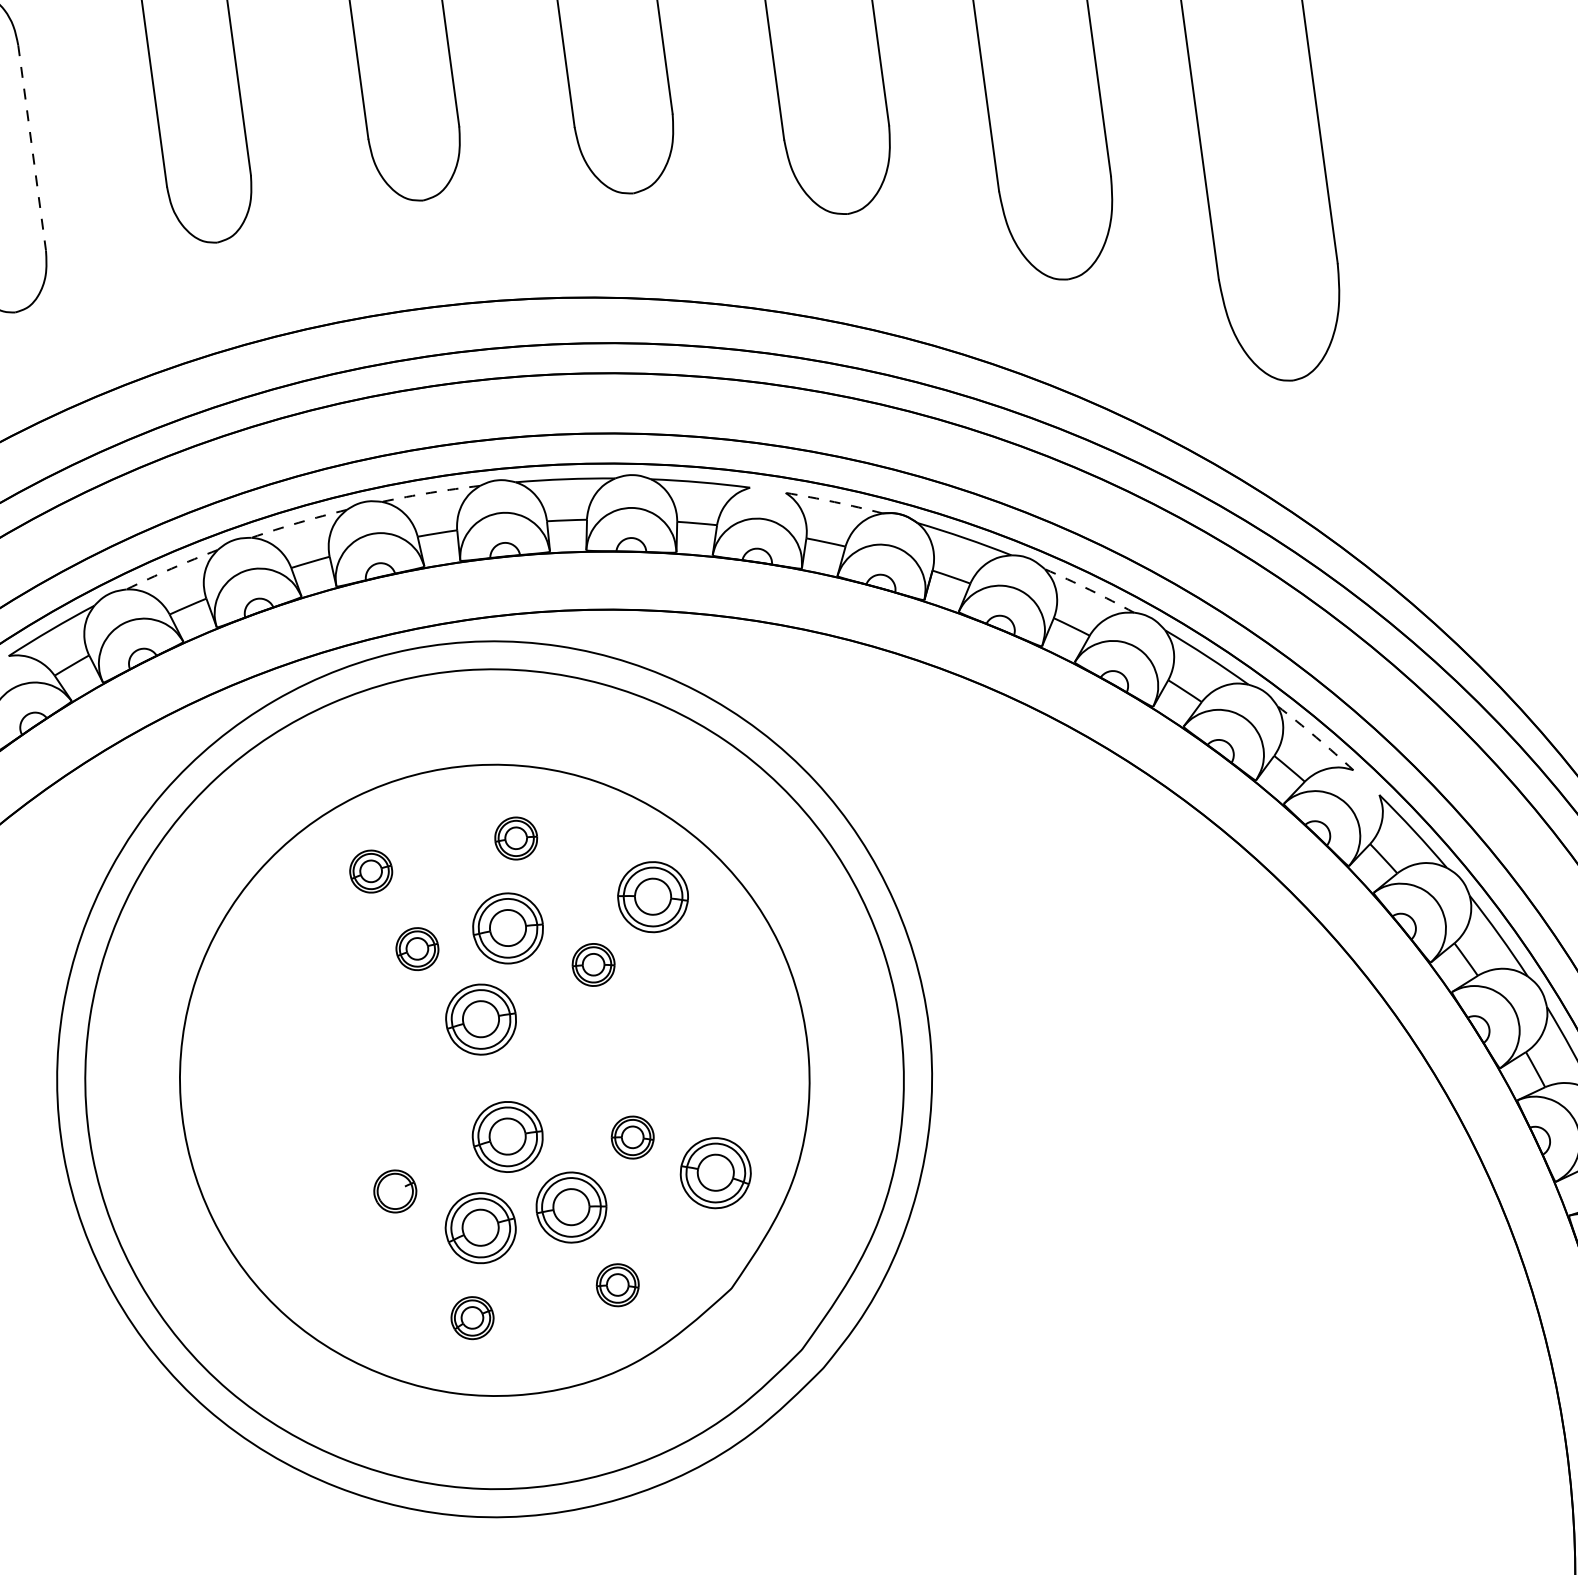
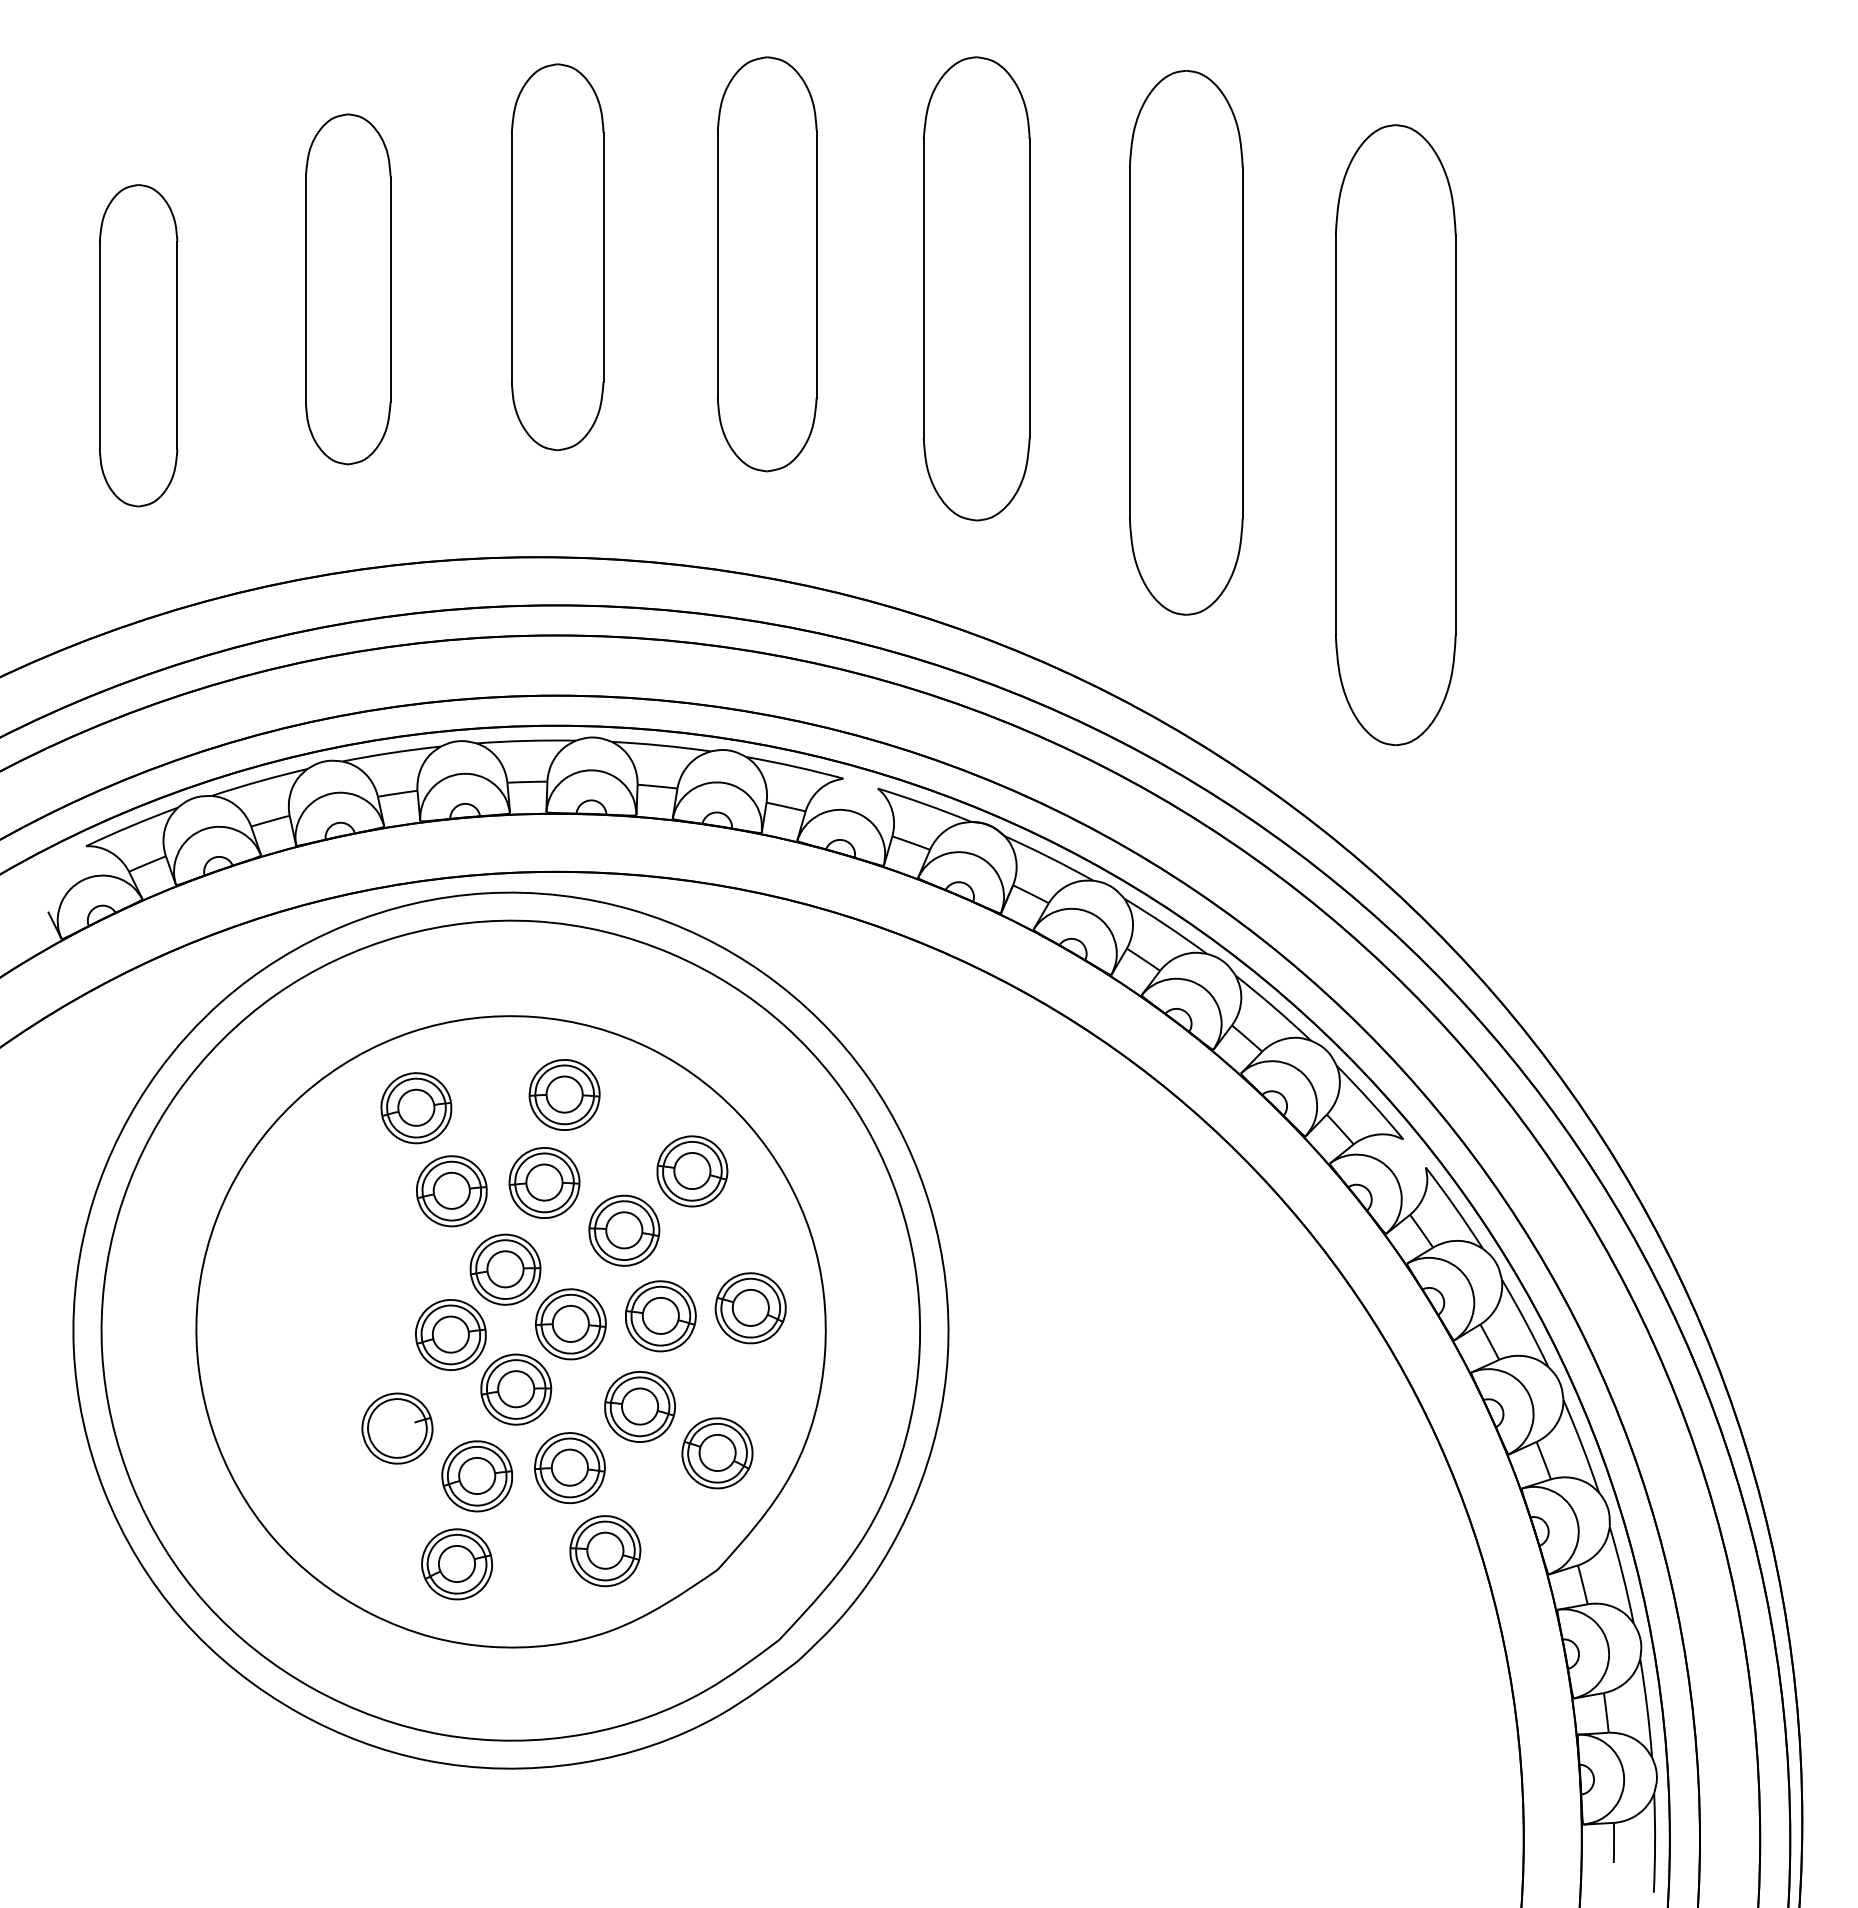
line: (32, 147) -> (177, 345), dashed -> solid
arc: (430, 492) -> (526, 740), dashed -> solid
arc: (834, 502) -> (925, 804), dashed -> solid
arc: (298, 522) -> (391, 752), dashed -> solid
arc: (171, 568) -> (259, 781), dashed -> solid
arc: (1089, 589) -> (1166, 925), dashed -> solid
arc: (1315, 736) -> (1370, 1101), dashed -> solid
part: (516, 838) -> (564, 1094), size x1.67
part: (371, 871) -> (416, 1108), size x1.67
part: (417, 949) -> (451, 1191), size x1.67
part: (593, 964) -> (624, 1230), size x1.67
part: (729, 1025) -> (750, 1308), added
part: (640, 1045) -> (660, 1316), added
part: (552, 1065) -> (570, 1324), added
part: (435, 1091) -> (450, 1334), added
part: (632, 1137) -> (639, 1406), size x1.67
part: (395, 1191) -> (397, 1428), size x1.67
part: (617, 1285) -> (605, 1551), size x1.67
part: (472, 1318) -> (456, 1564), size x1.67

